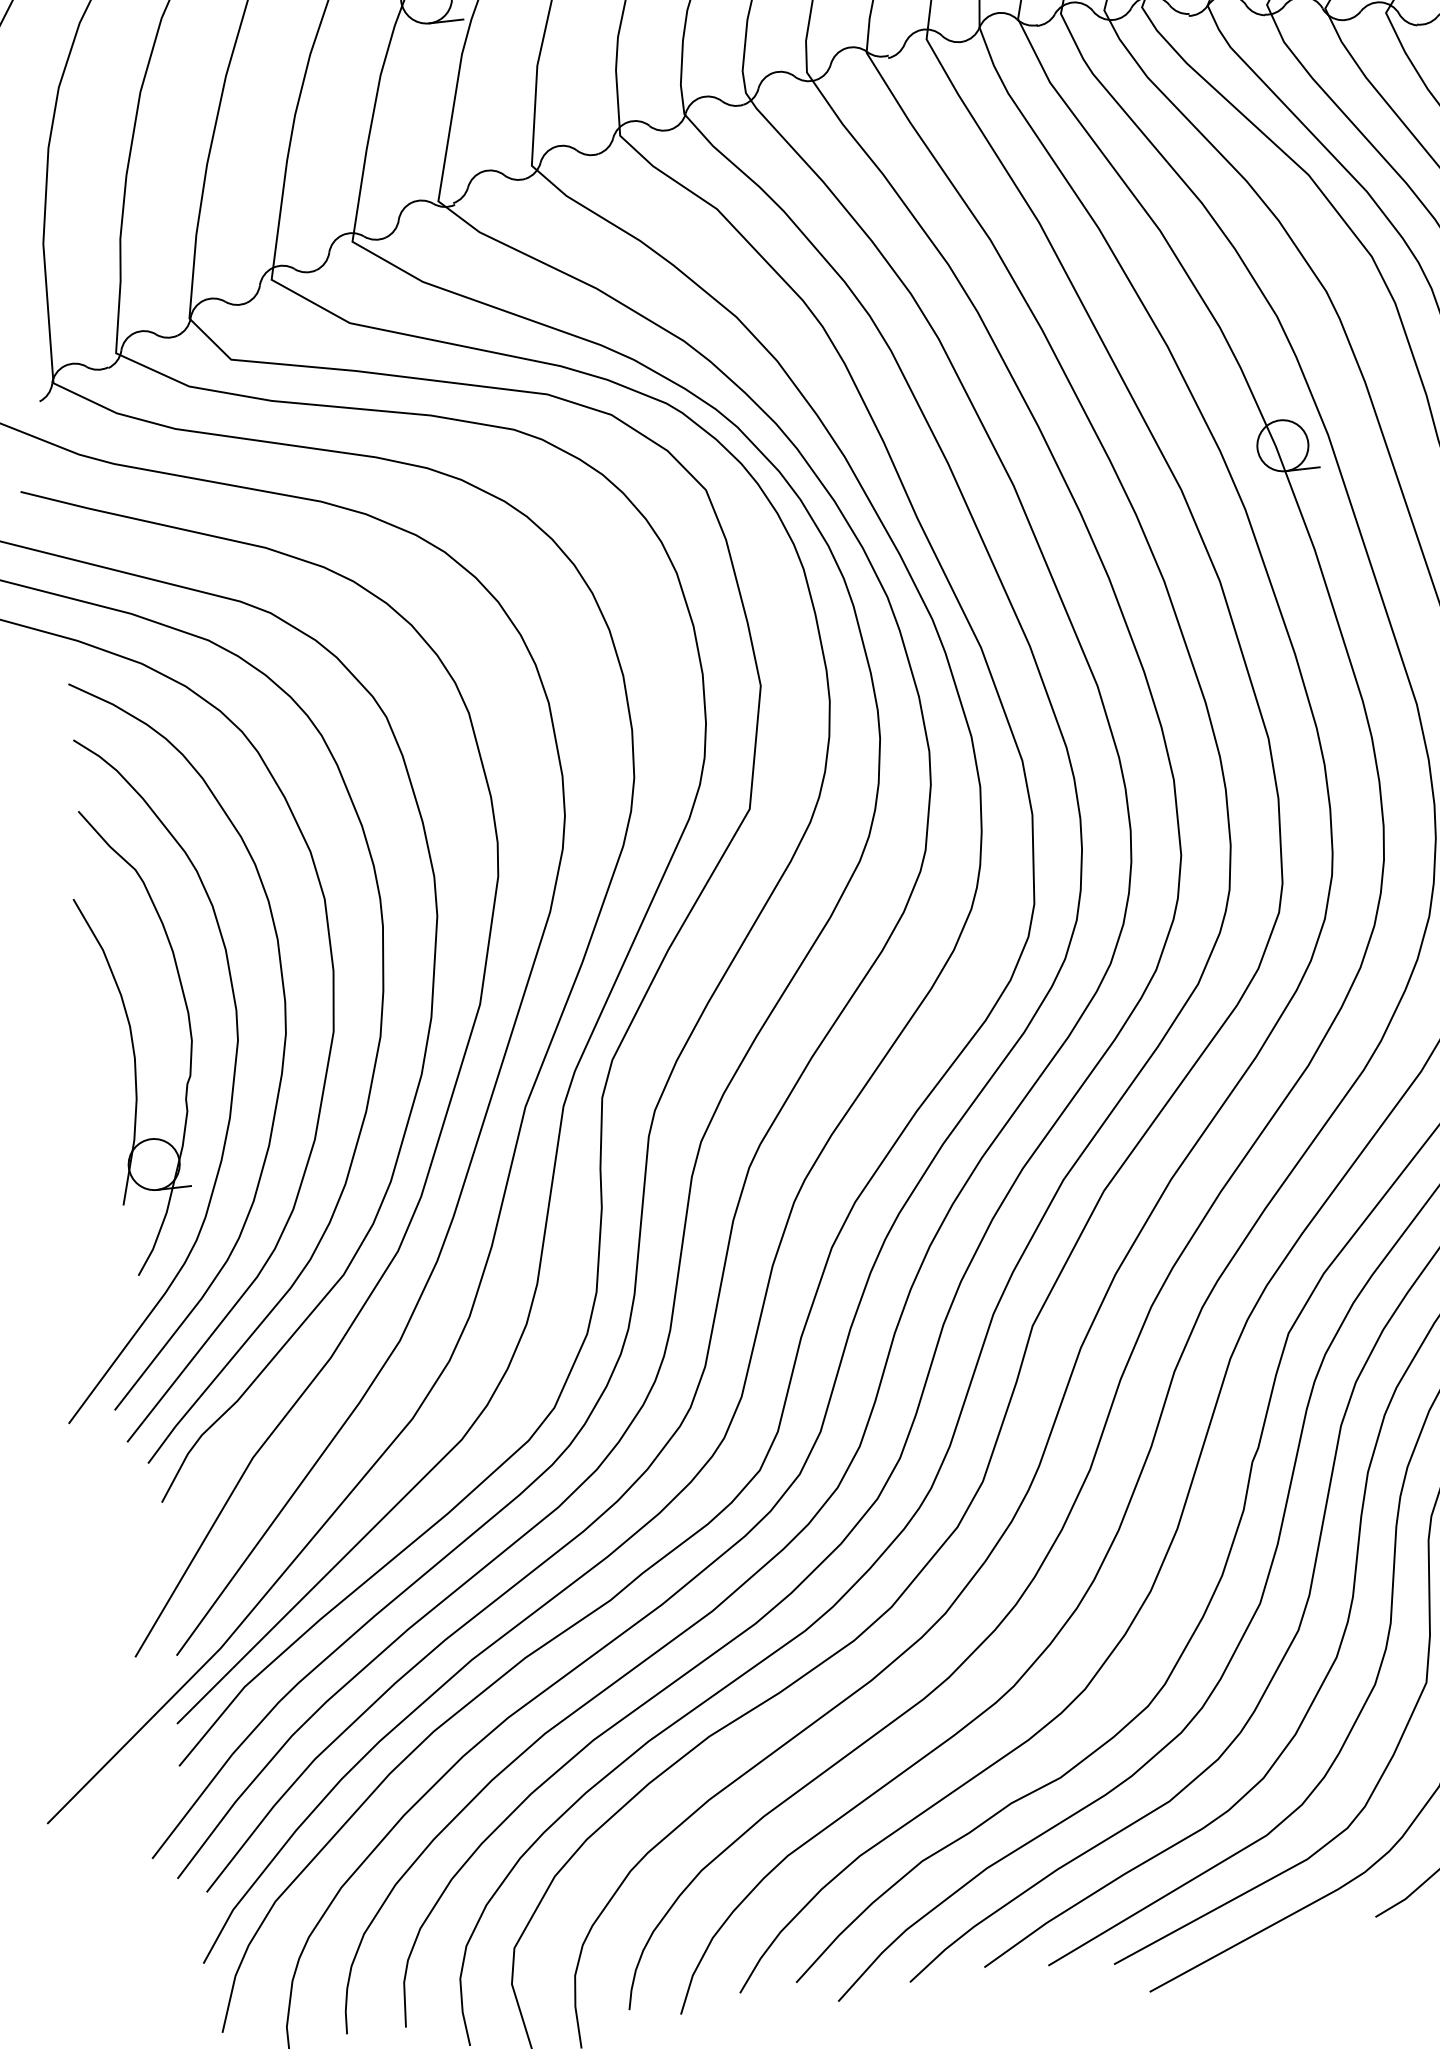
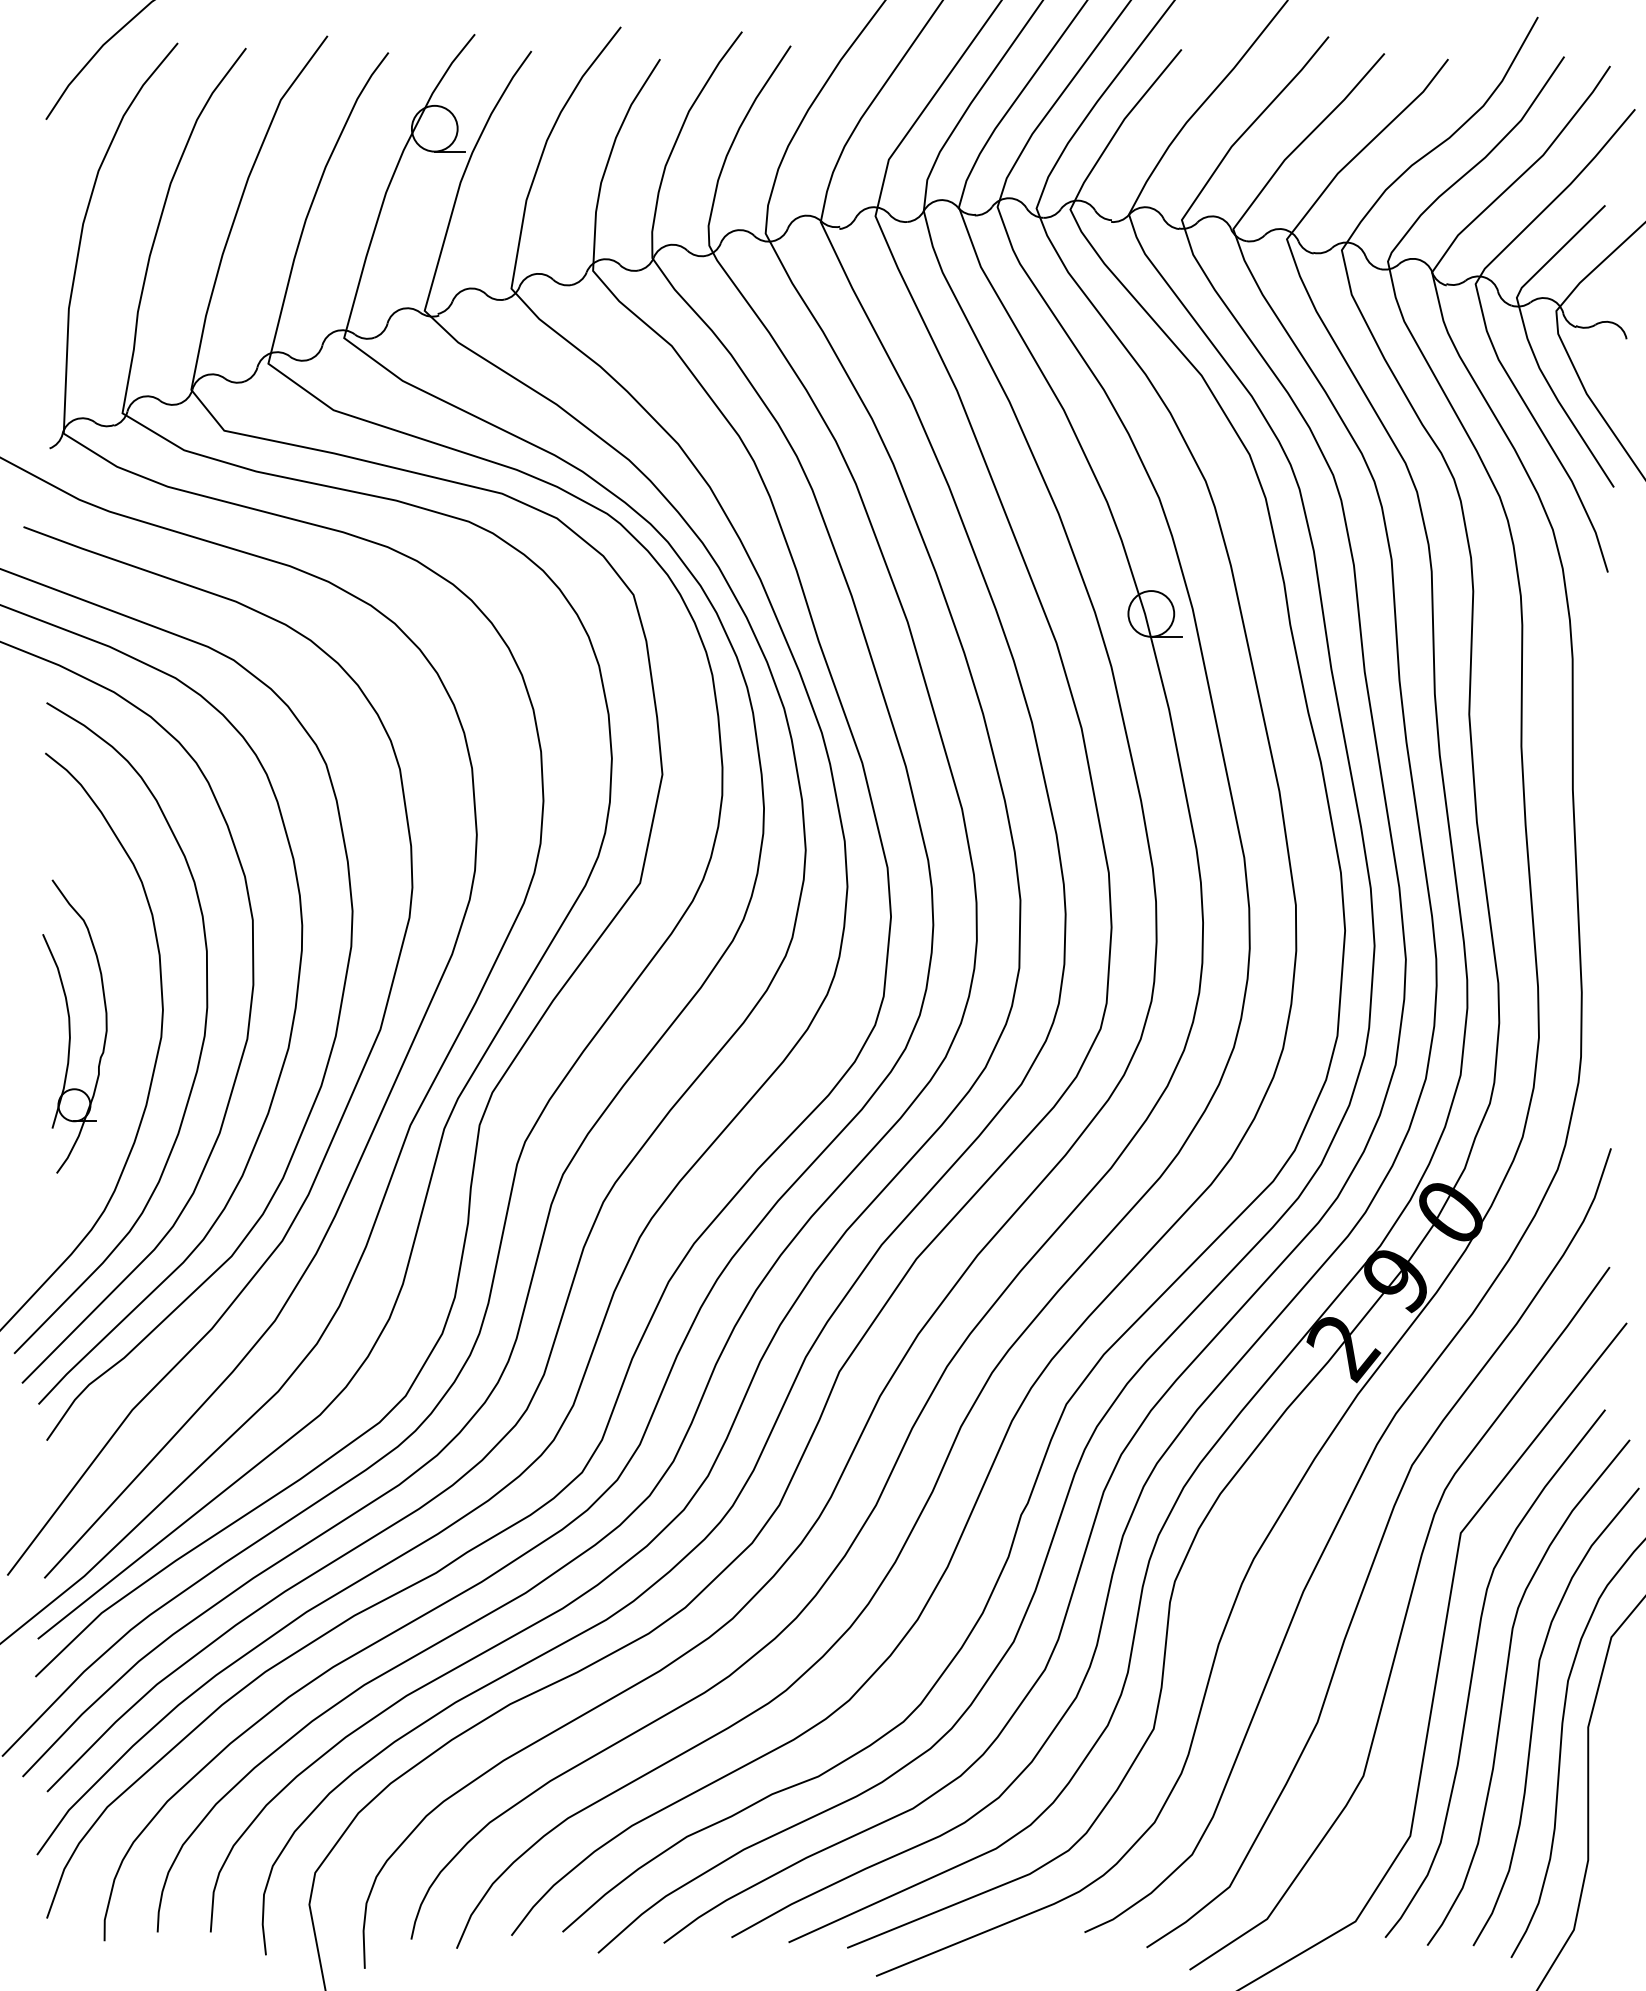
part: (140, 1039) -> (74, 1026), size x0.7

